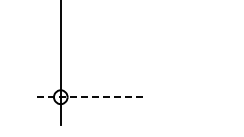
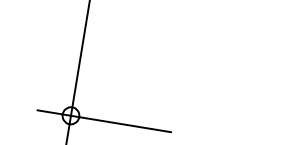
line: (88, 97) -> (104, 121), dashed -> solid

